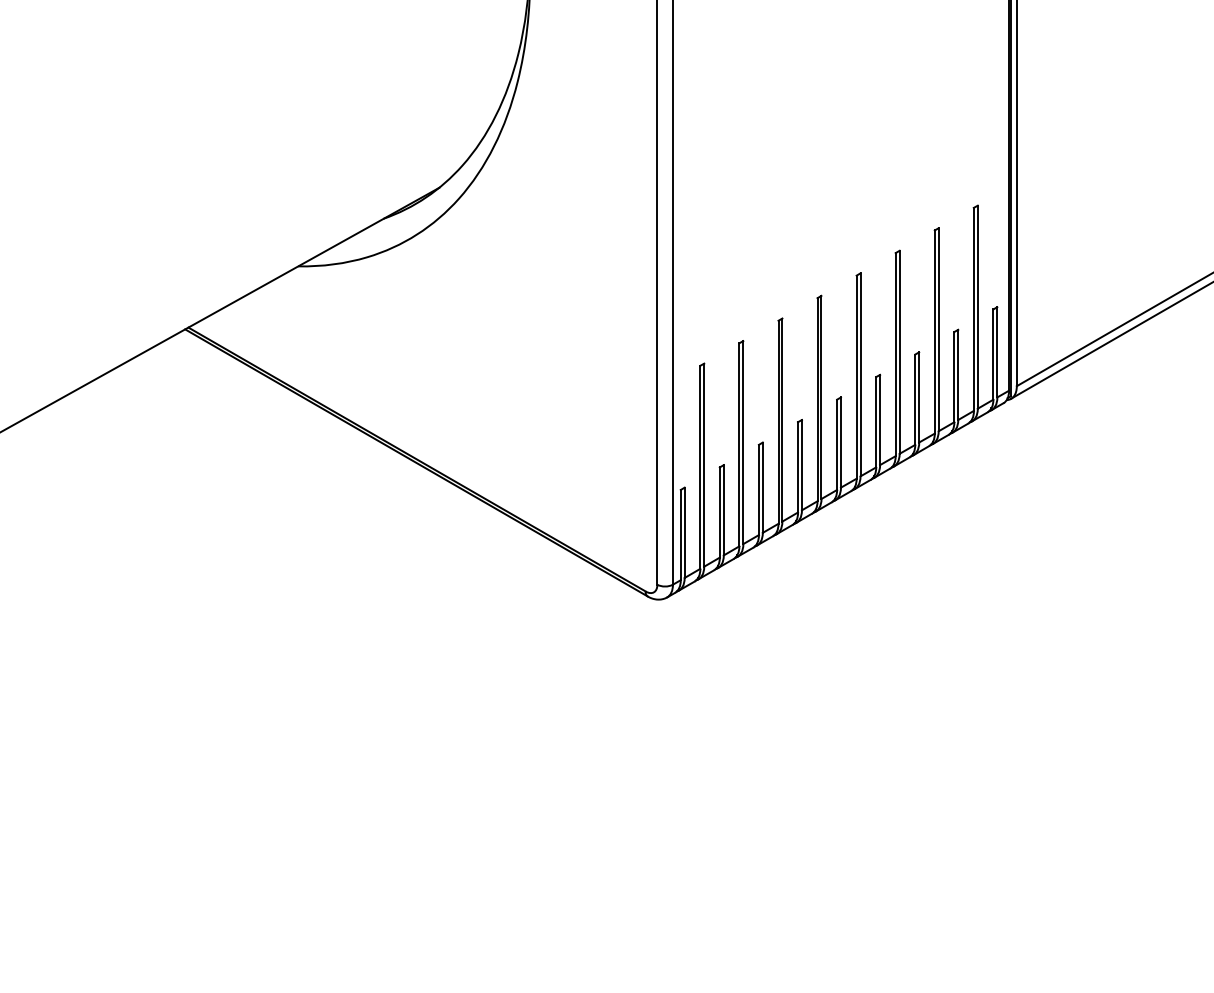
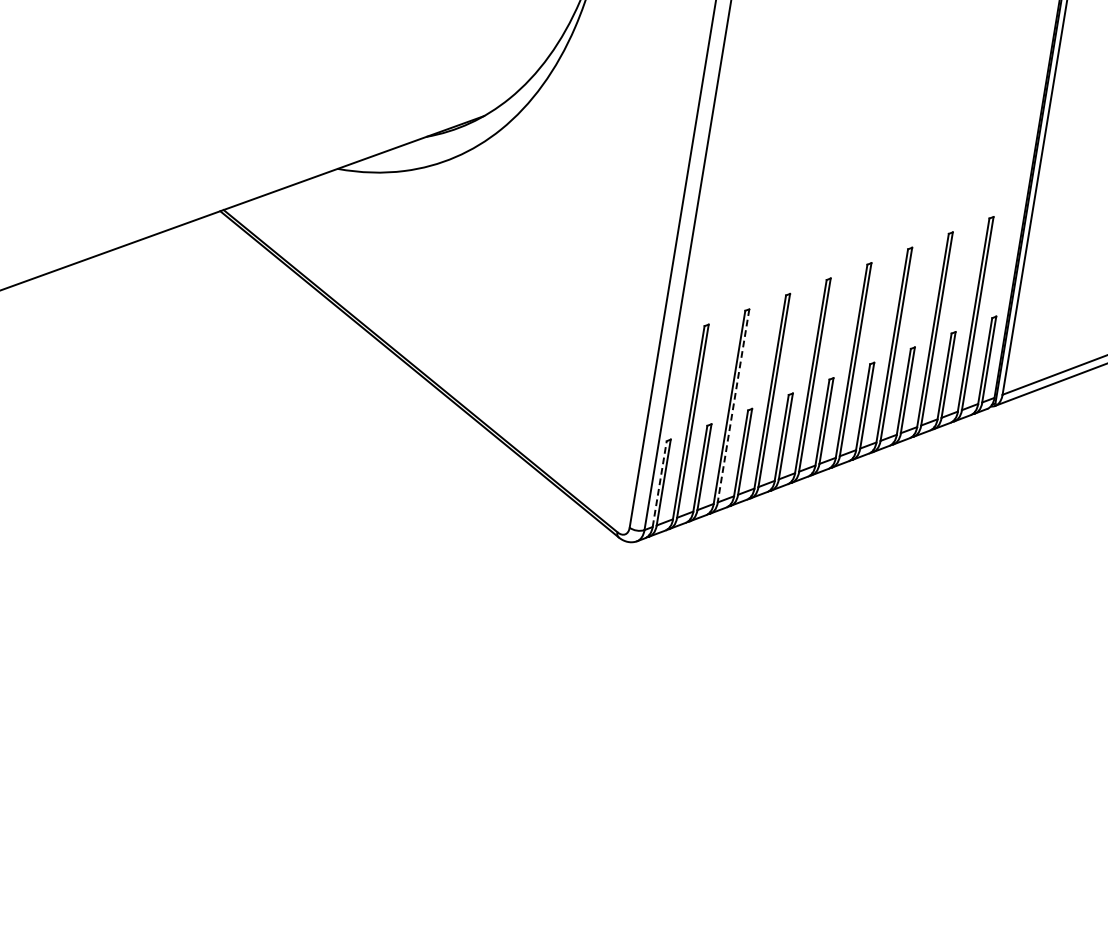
line: (743, 442) -> (733, 405), solid -> dashed
line: (680, 534) -> (659, 483), solid -> dashed

